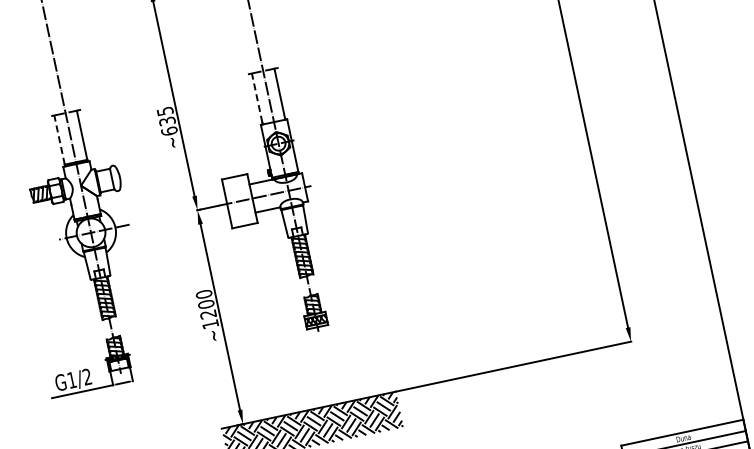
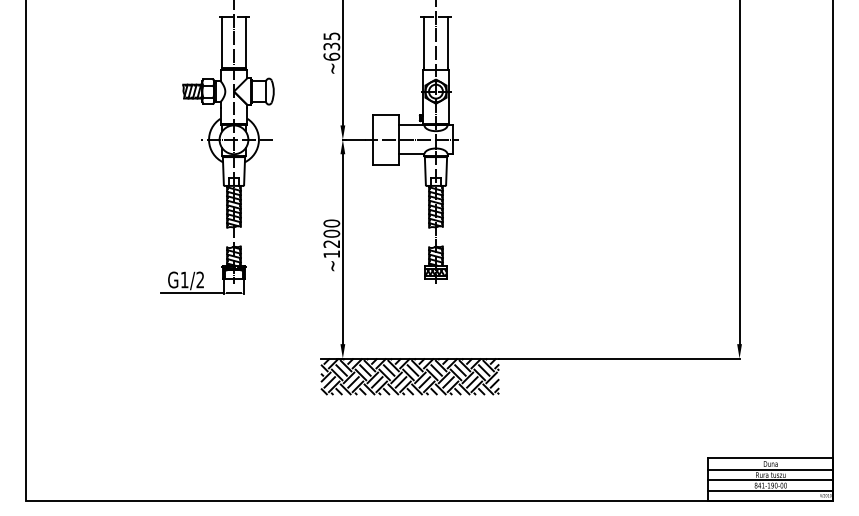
line: (257, 98) -> (424, 42), dashed -> solid
line: (59, 140) -> (222, 42), dashed -> solid

